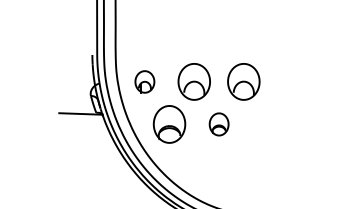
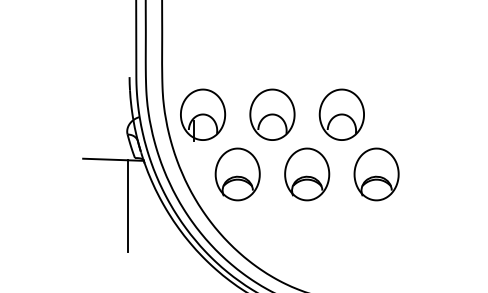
part: (145, 81) -> (203, 114), size x1.67
part: (219, 124) -> (307, 174), size x1.67
part: (268, 124) -> (376, 174), added
line: (91, 147) -> (128, 206), added

